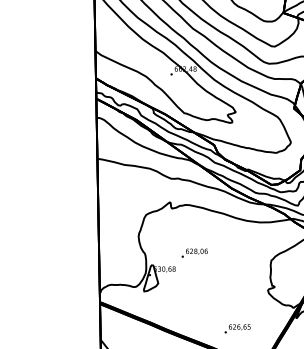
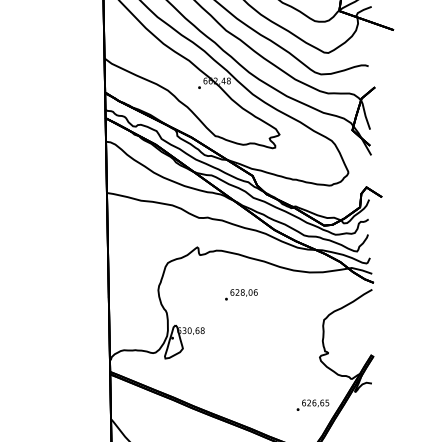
text: (194, 252) -> (241, 294), moved
text: (237, 328) -> (312, 404), moved

